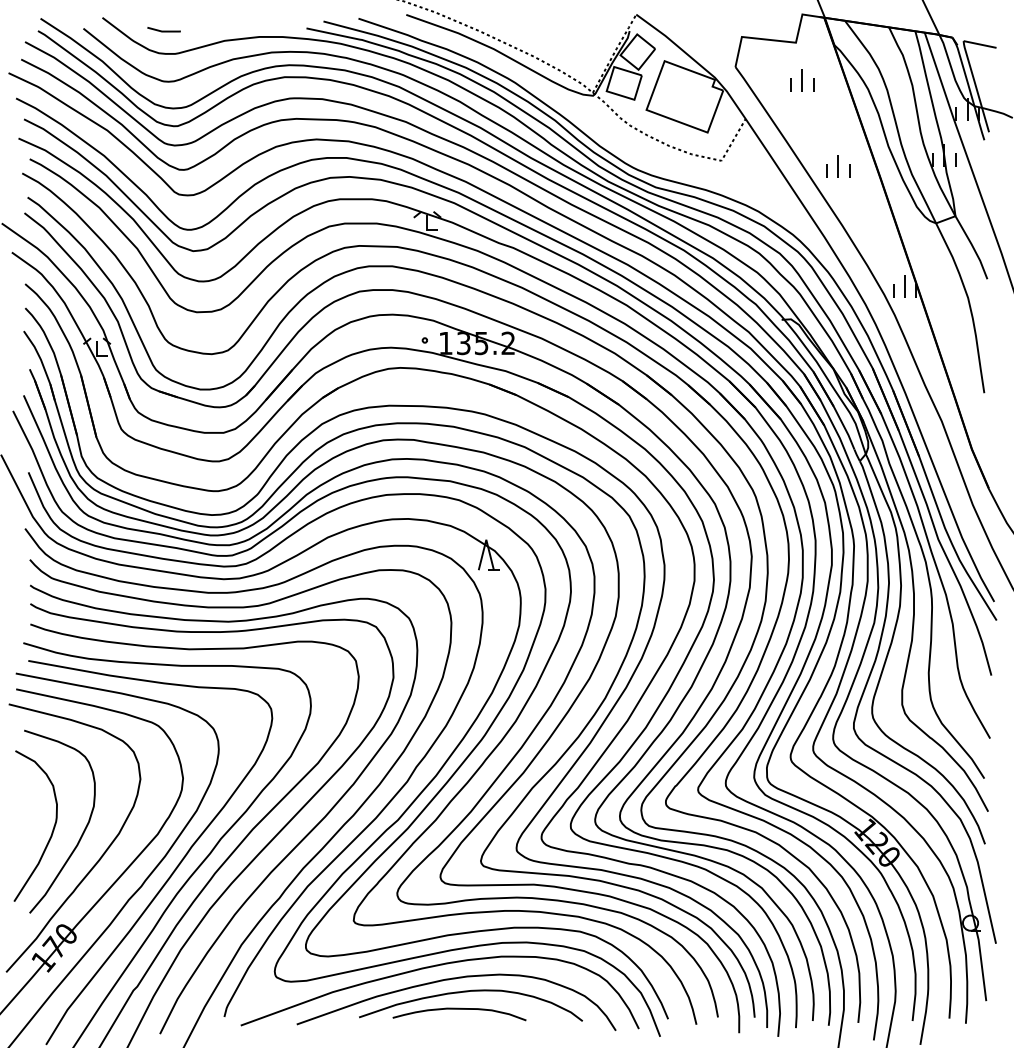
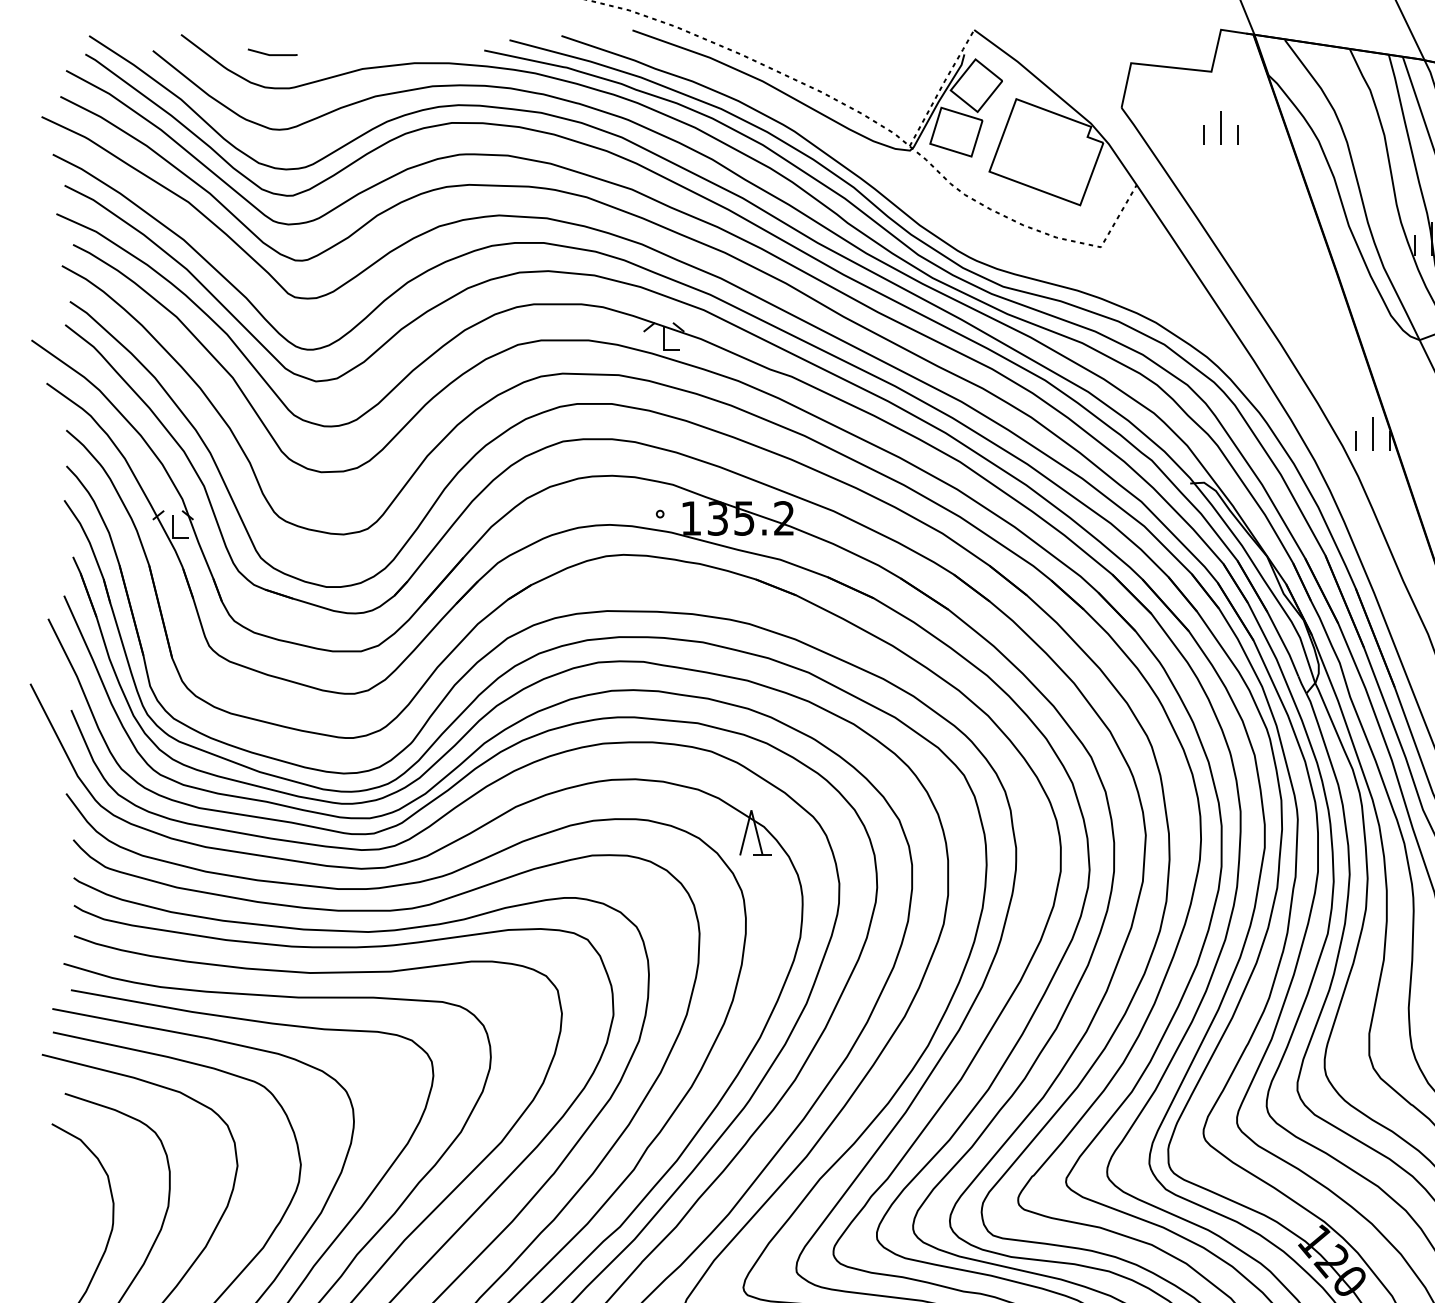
part: (838, 166) -> (1274, 255), removed

